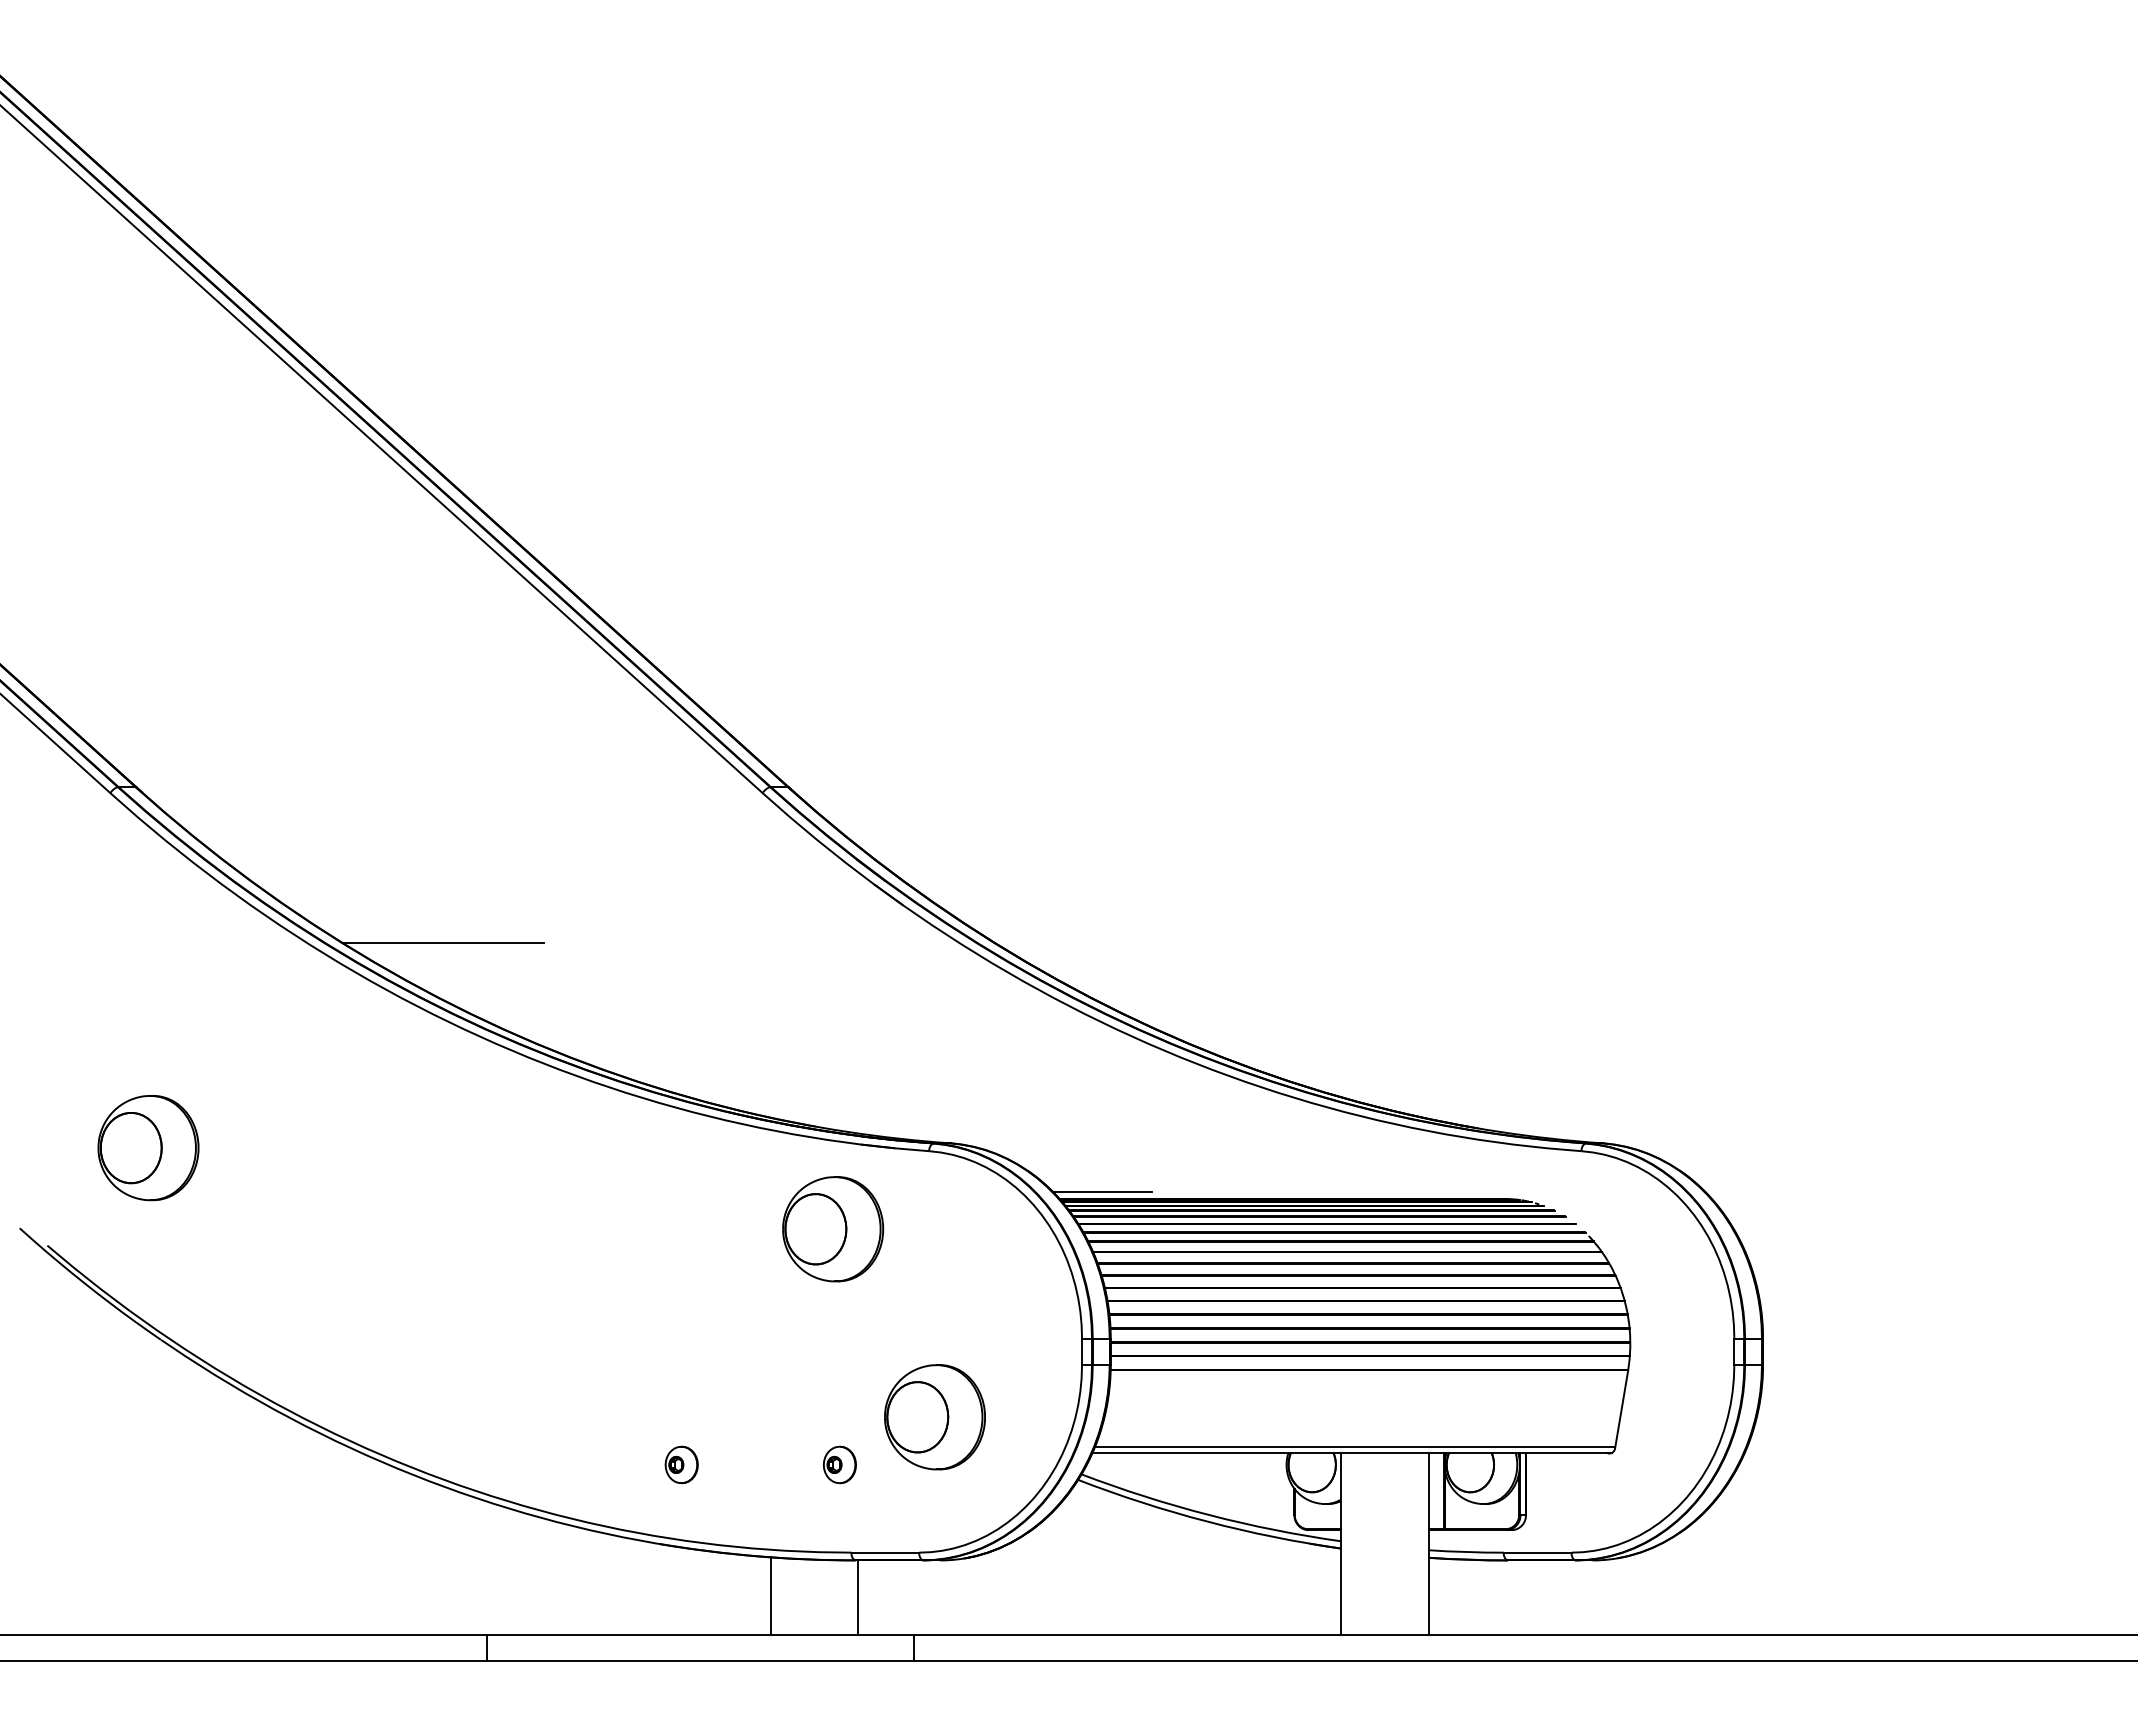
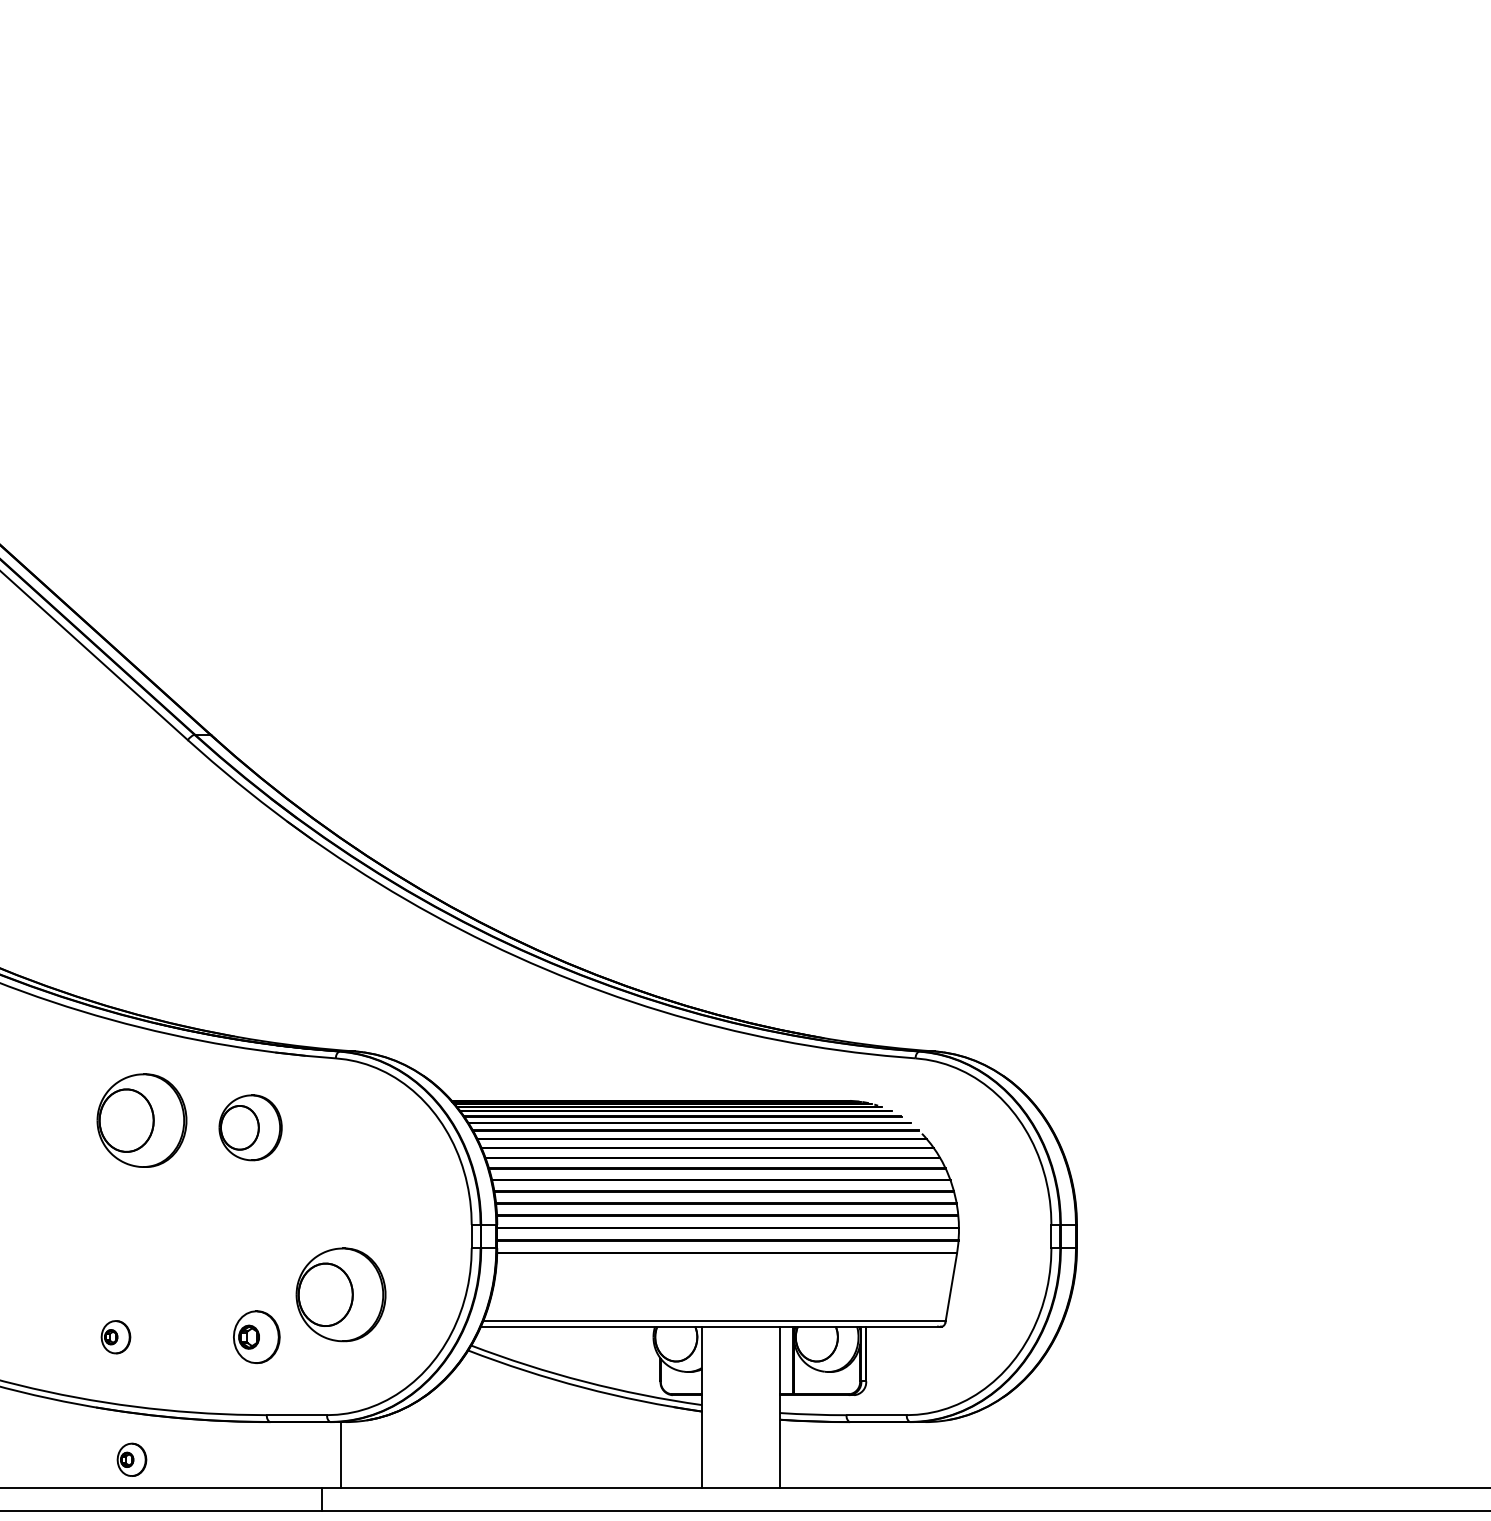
line: (1102, 1191) -> (489, 1094), removed
part: (710, 1221) -> (141, 1120), added
part: (833, 1229) -> (250, 1127), size x0.7
part: (839, 1464) -> (256, 1336), size x1.6
line: (770, 1595) -> (194, 1453), removed
line: (858, 1597) -> (340, 1455), moved
part: (699, 1602) -> (131, 1459), added

